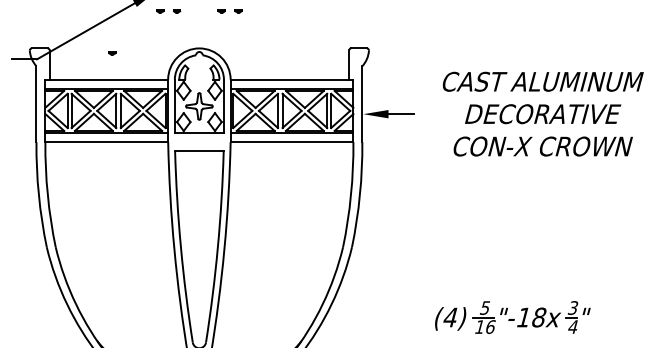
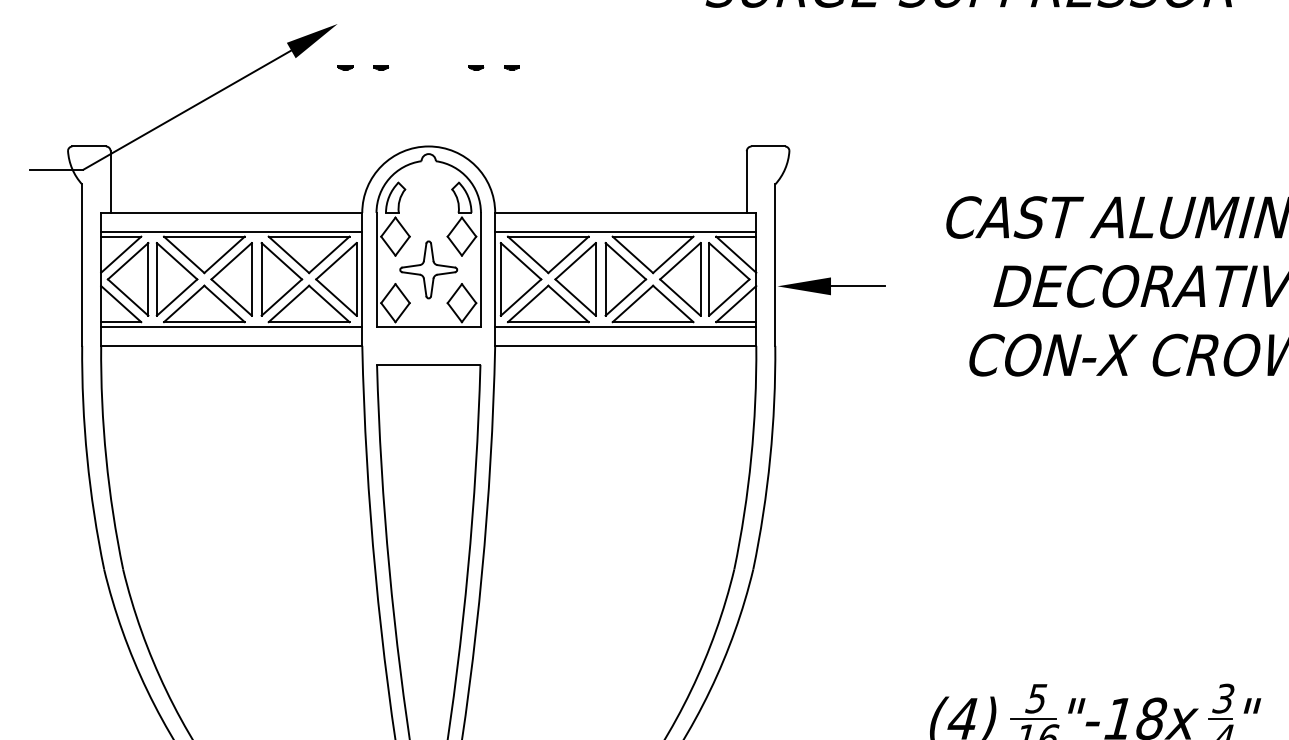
part: (112, 53) -> (243, 157), removed

